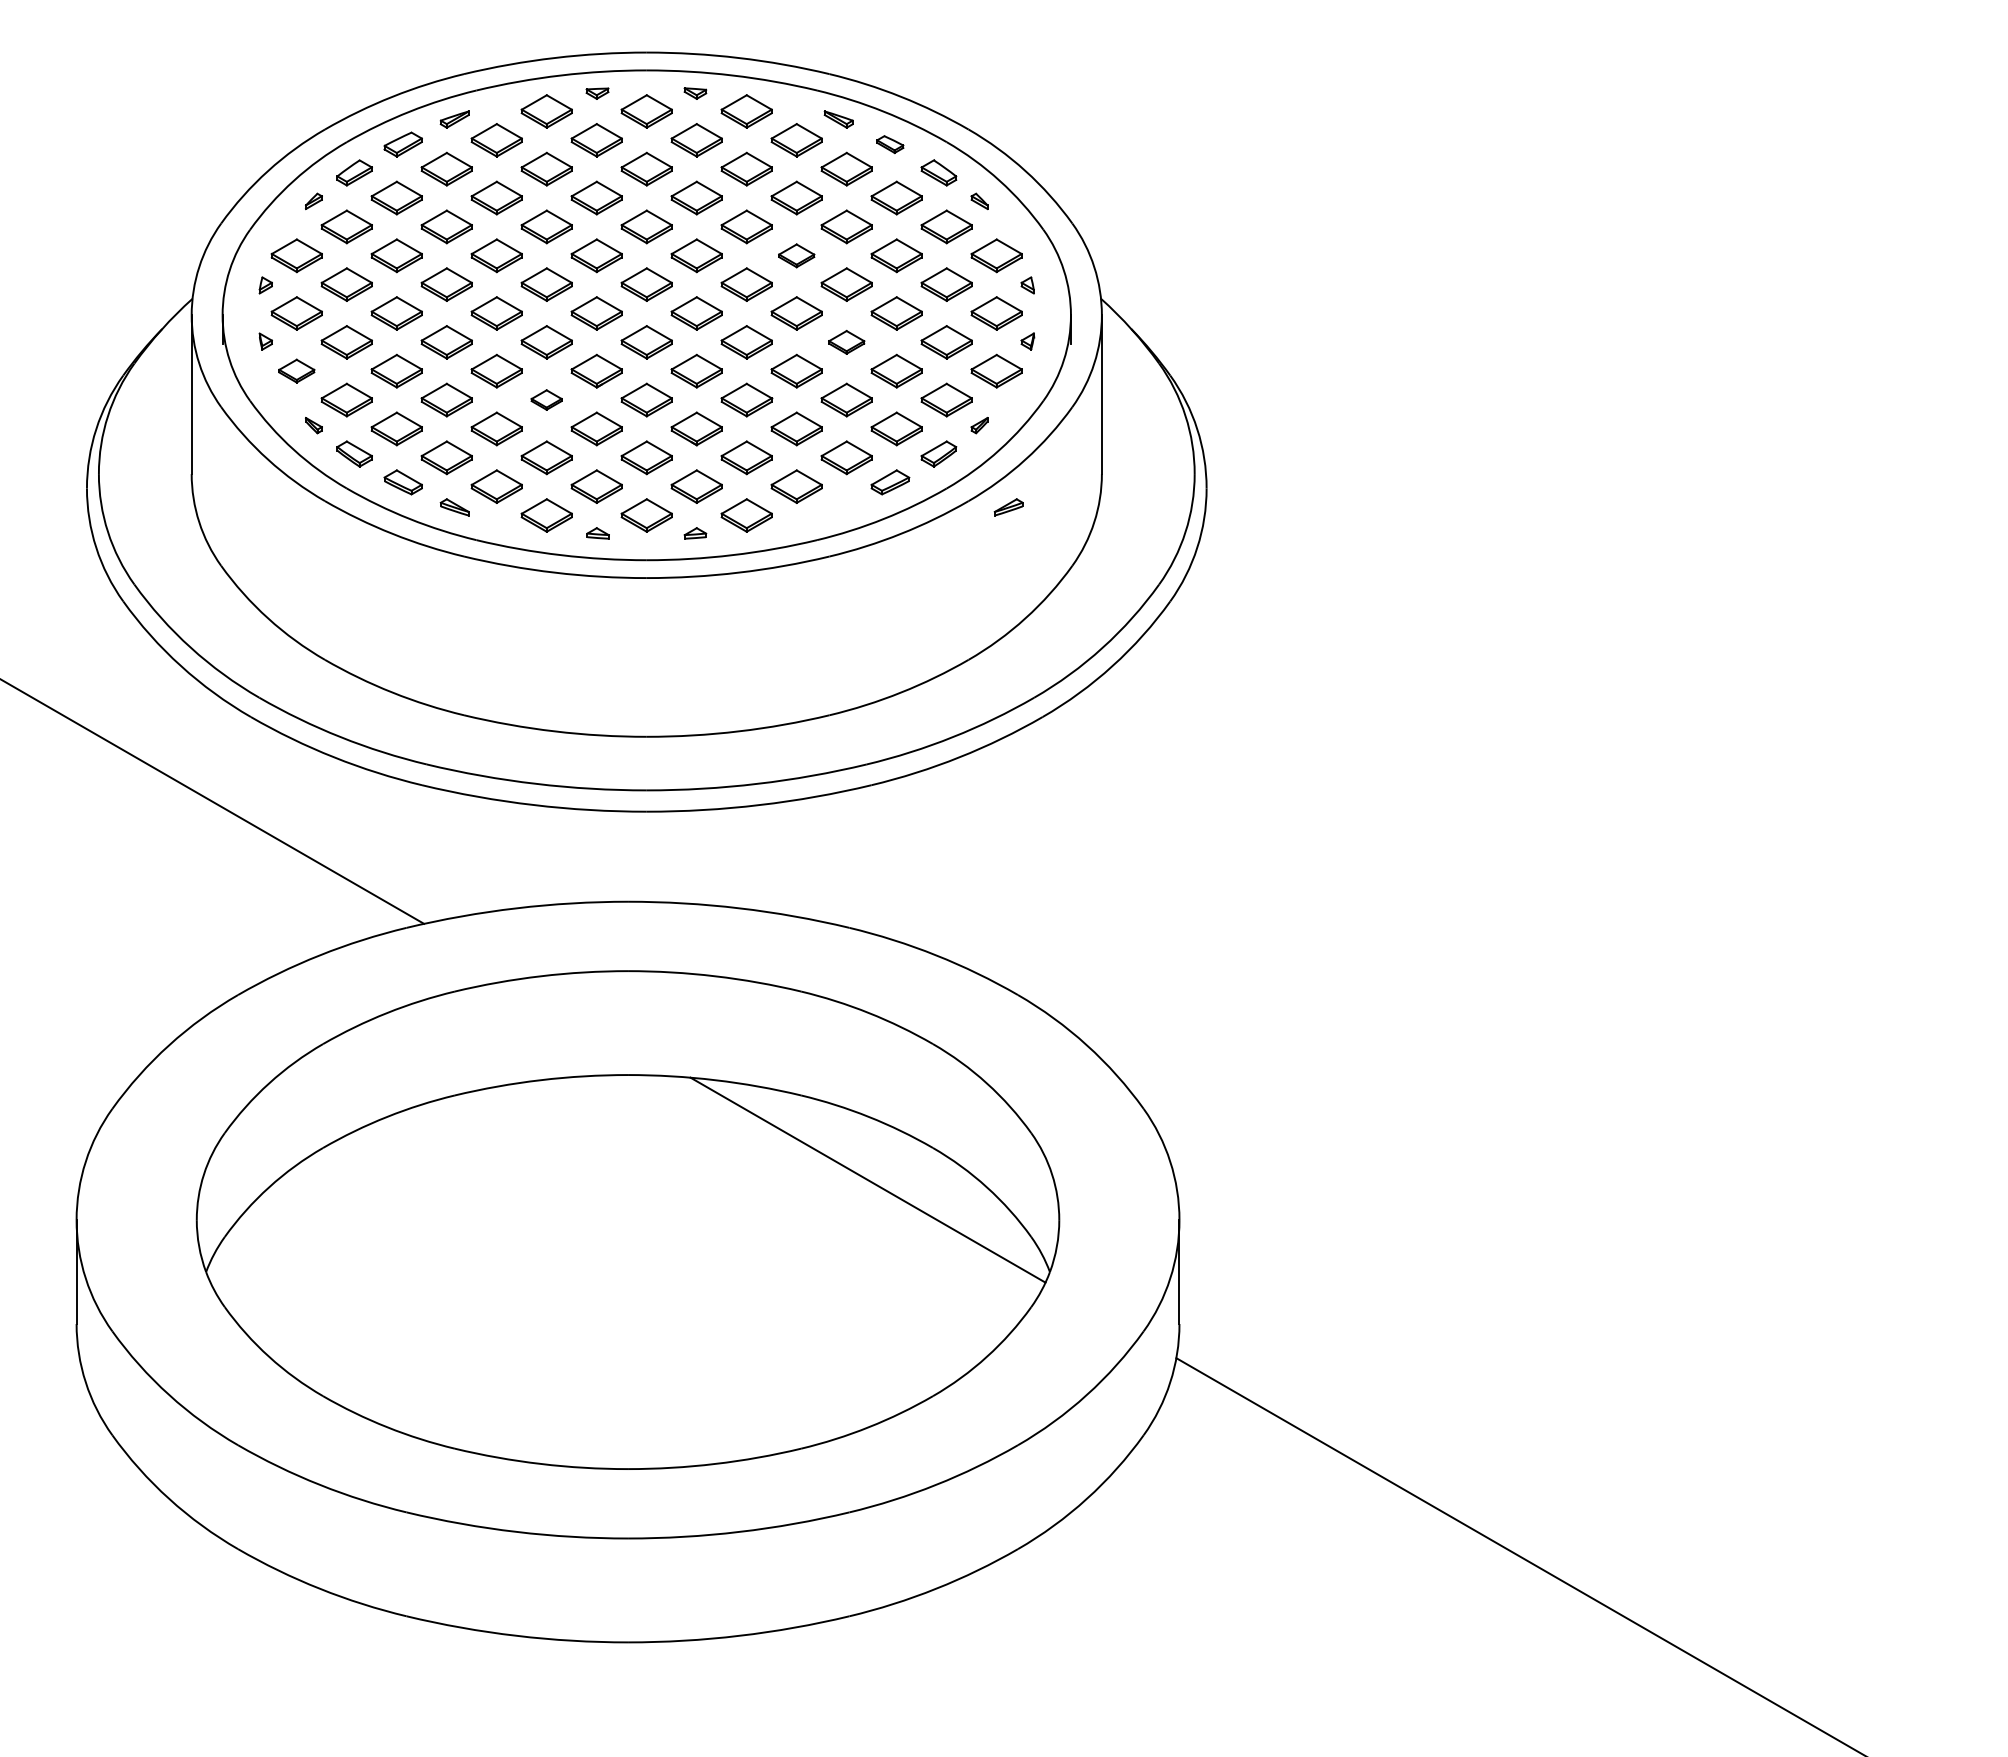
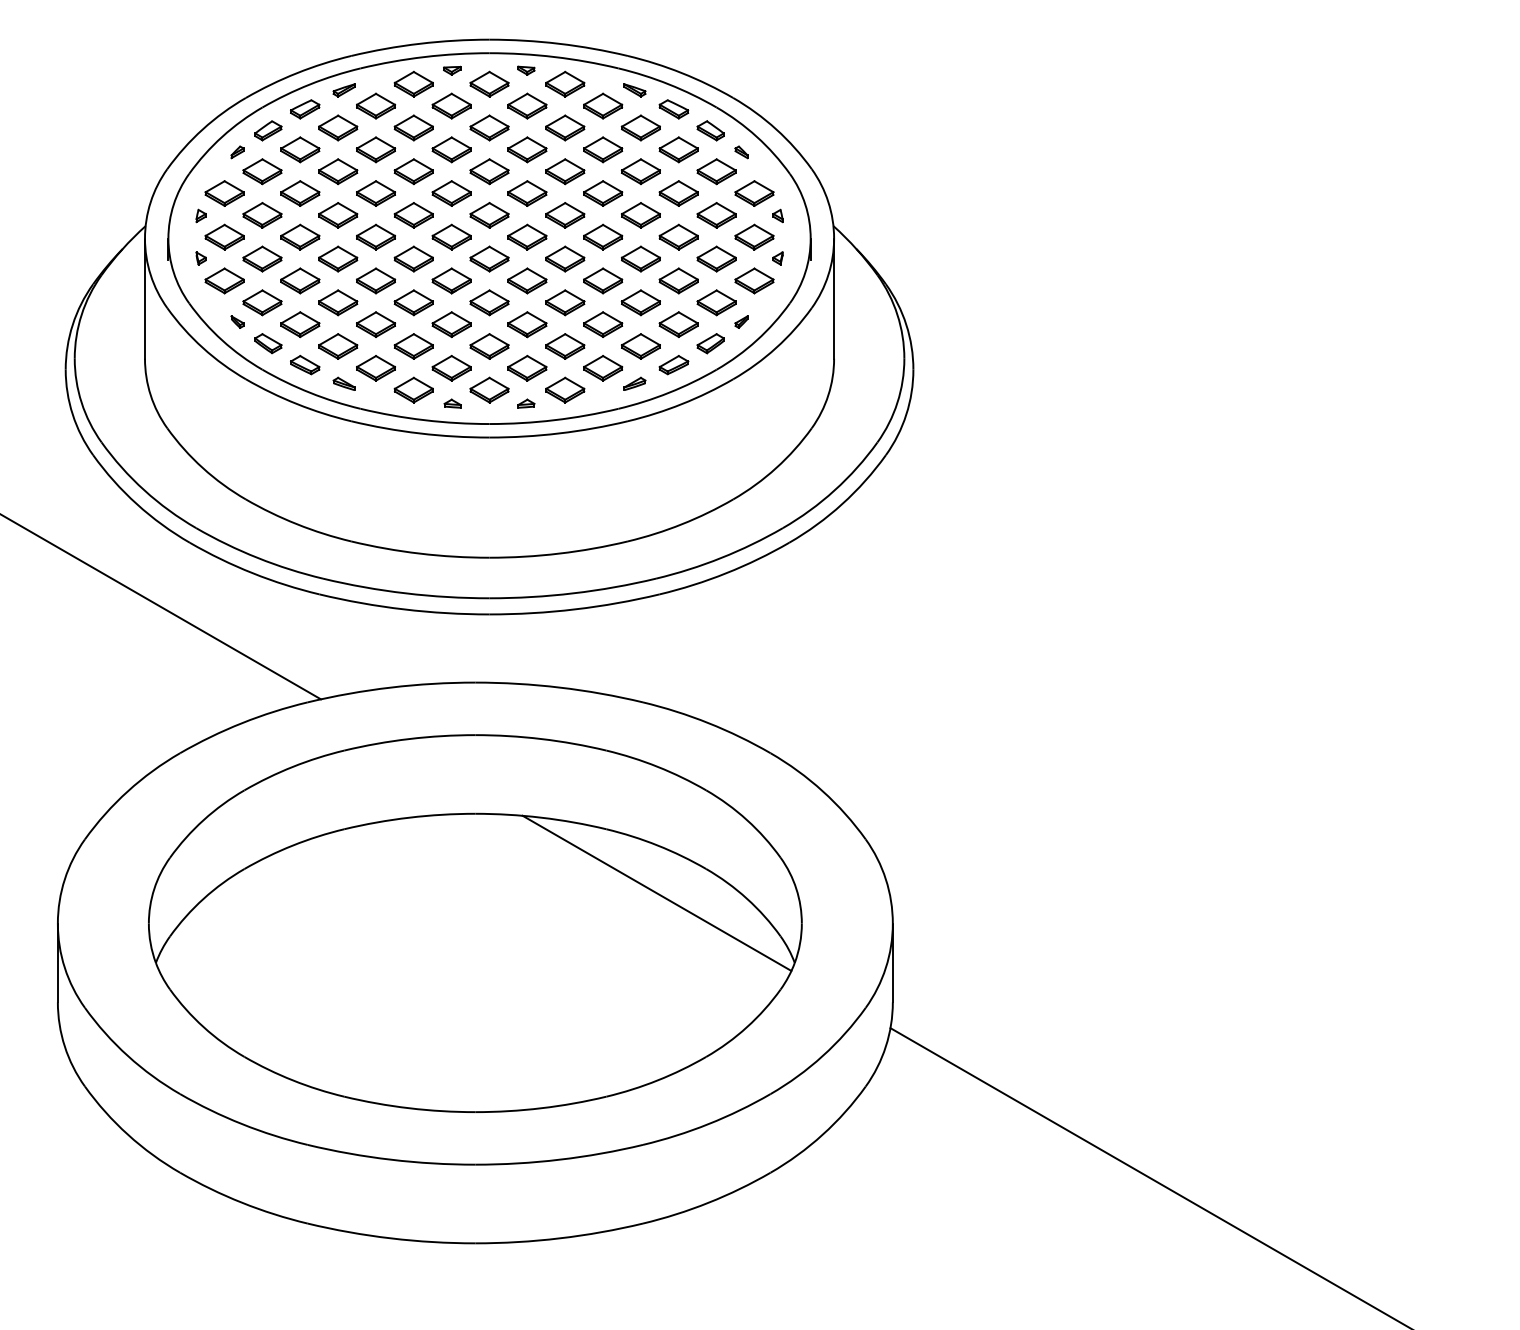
part: (889, 144) -> (673, 109), size x1.43
part: (796, 255) -> (602, 193), size x1.43
part: (846, 342) -> (640, 259), size x1.43
part: (296, 370) -> (224, 280), size x1.43
part: (546, 399) -> (413, 302), size x1.67
part: (1008, 507) -> (634, 384), moved

